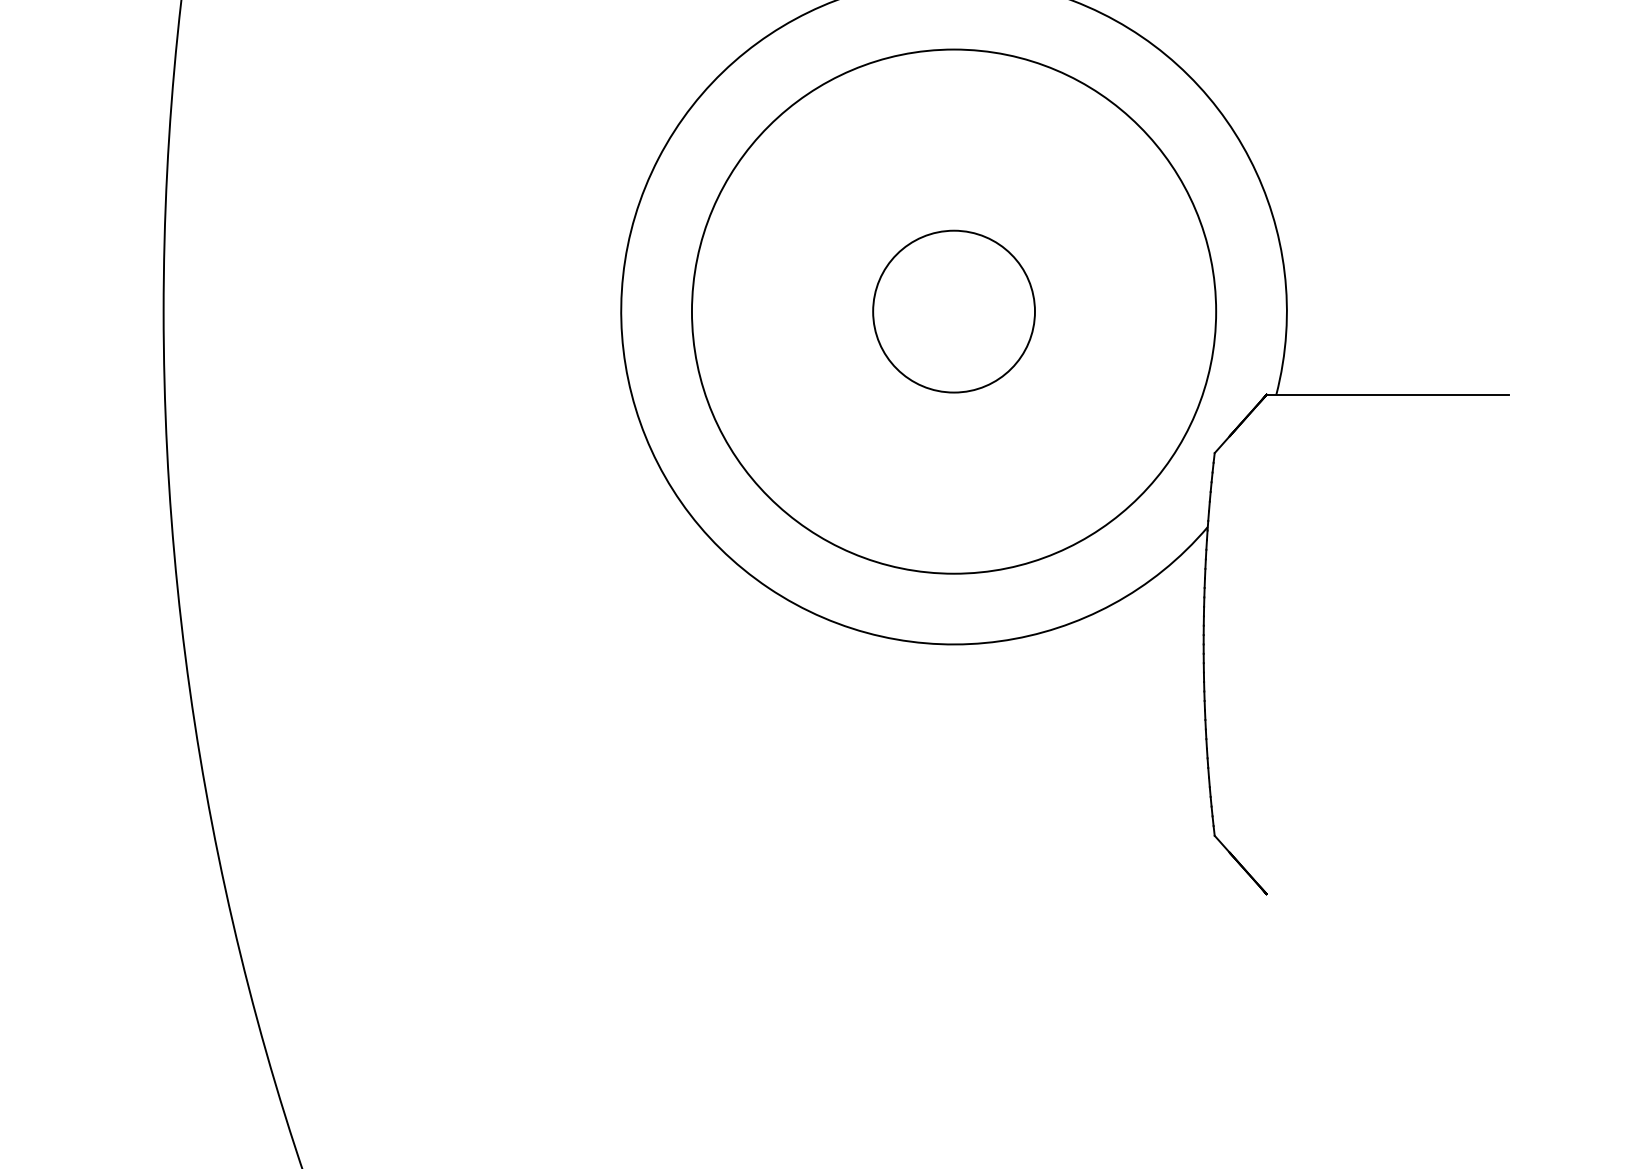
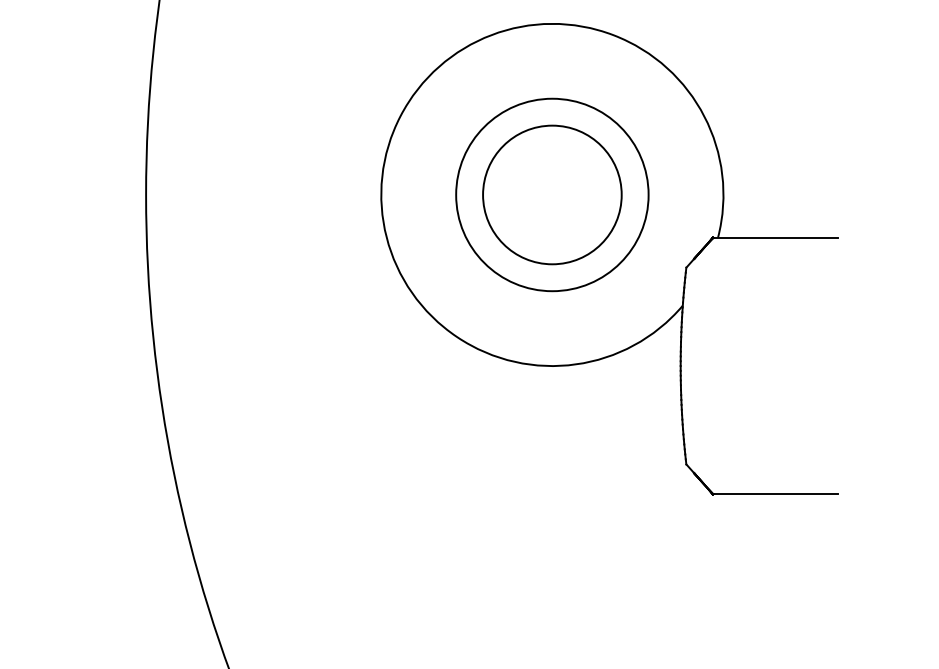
circle: (954, 310) -> (552, 194), size x0.71
circle: (954, 310) -> (552, 194), size x1.67
line: (1388, 894) -> (775, 494), added

